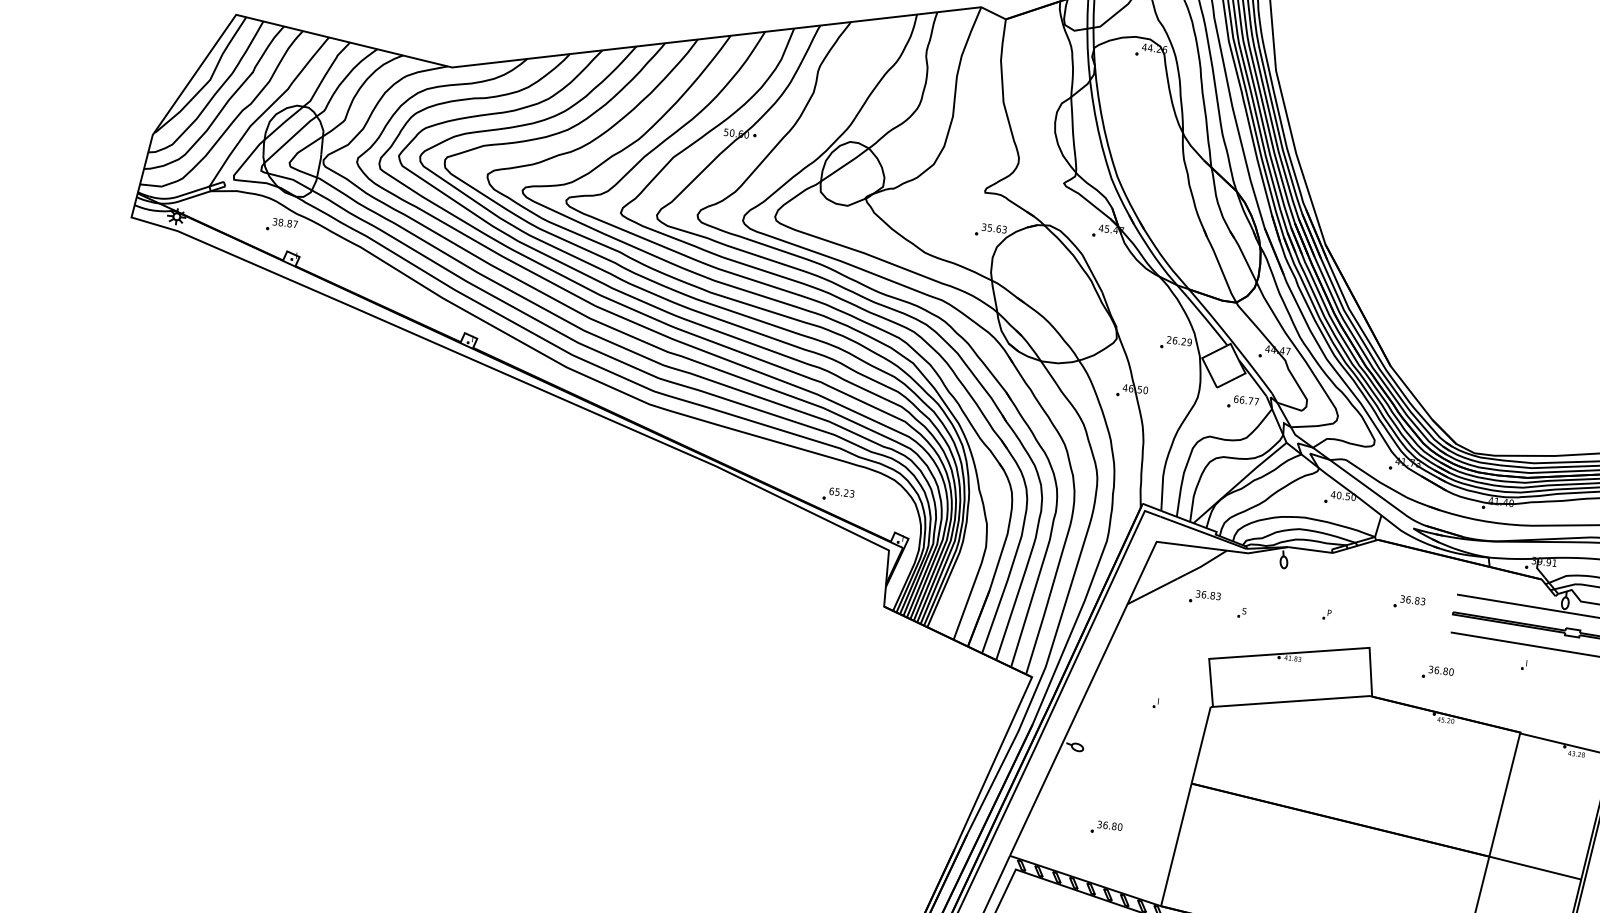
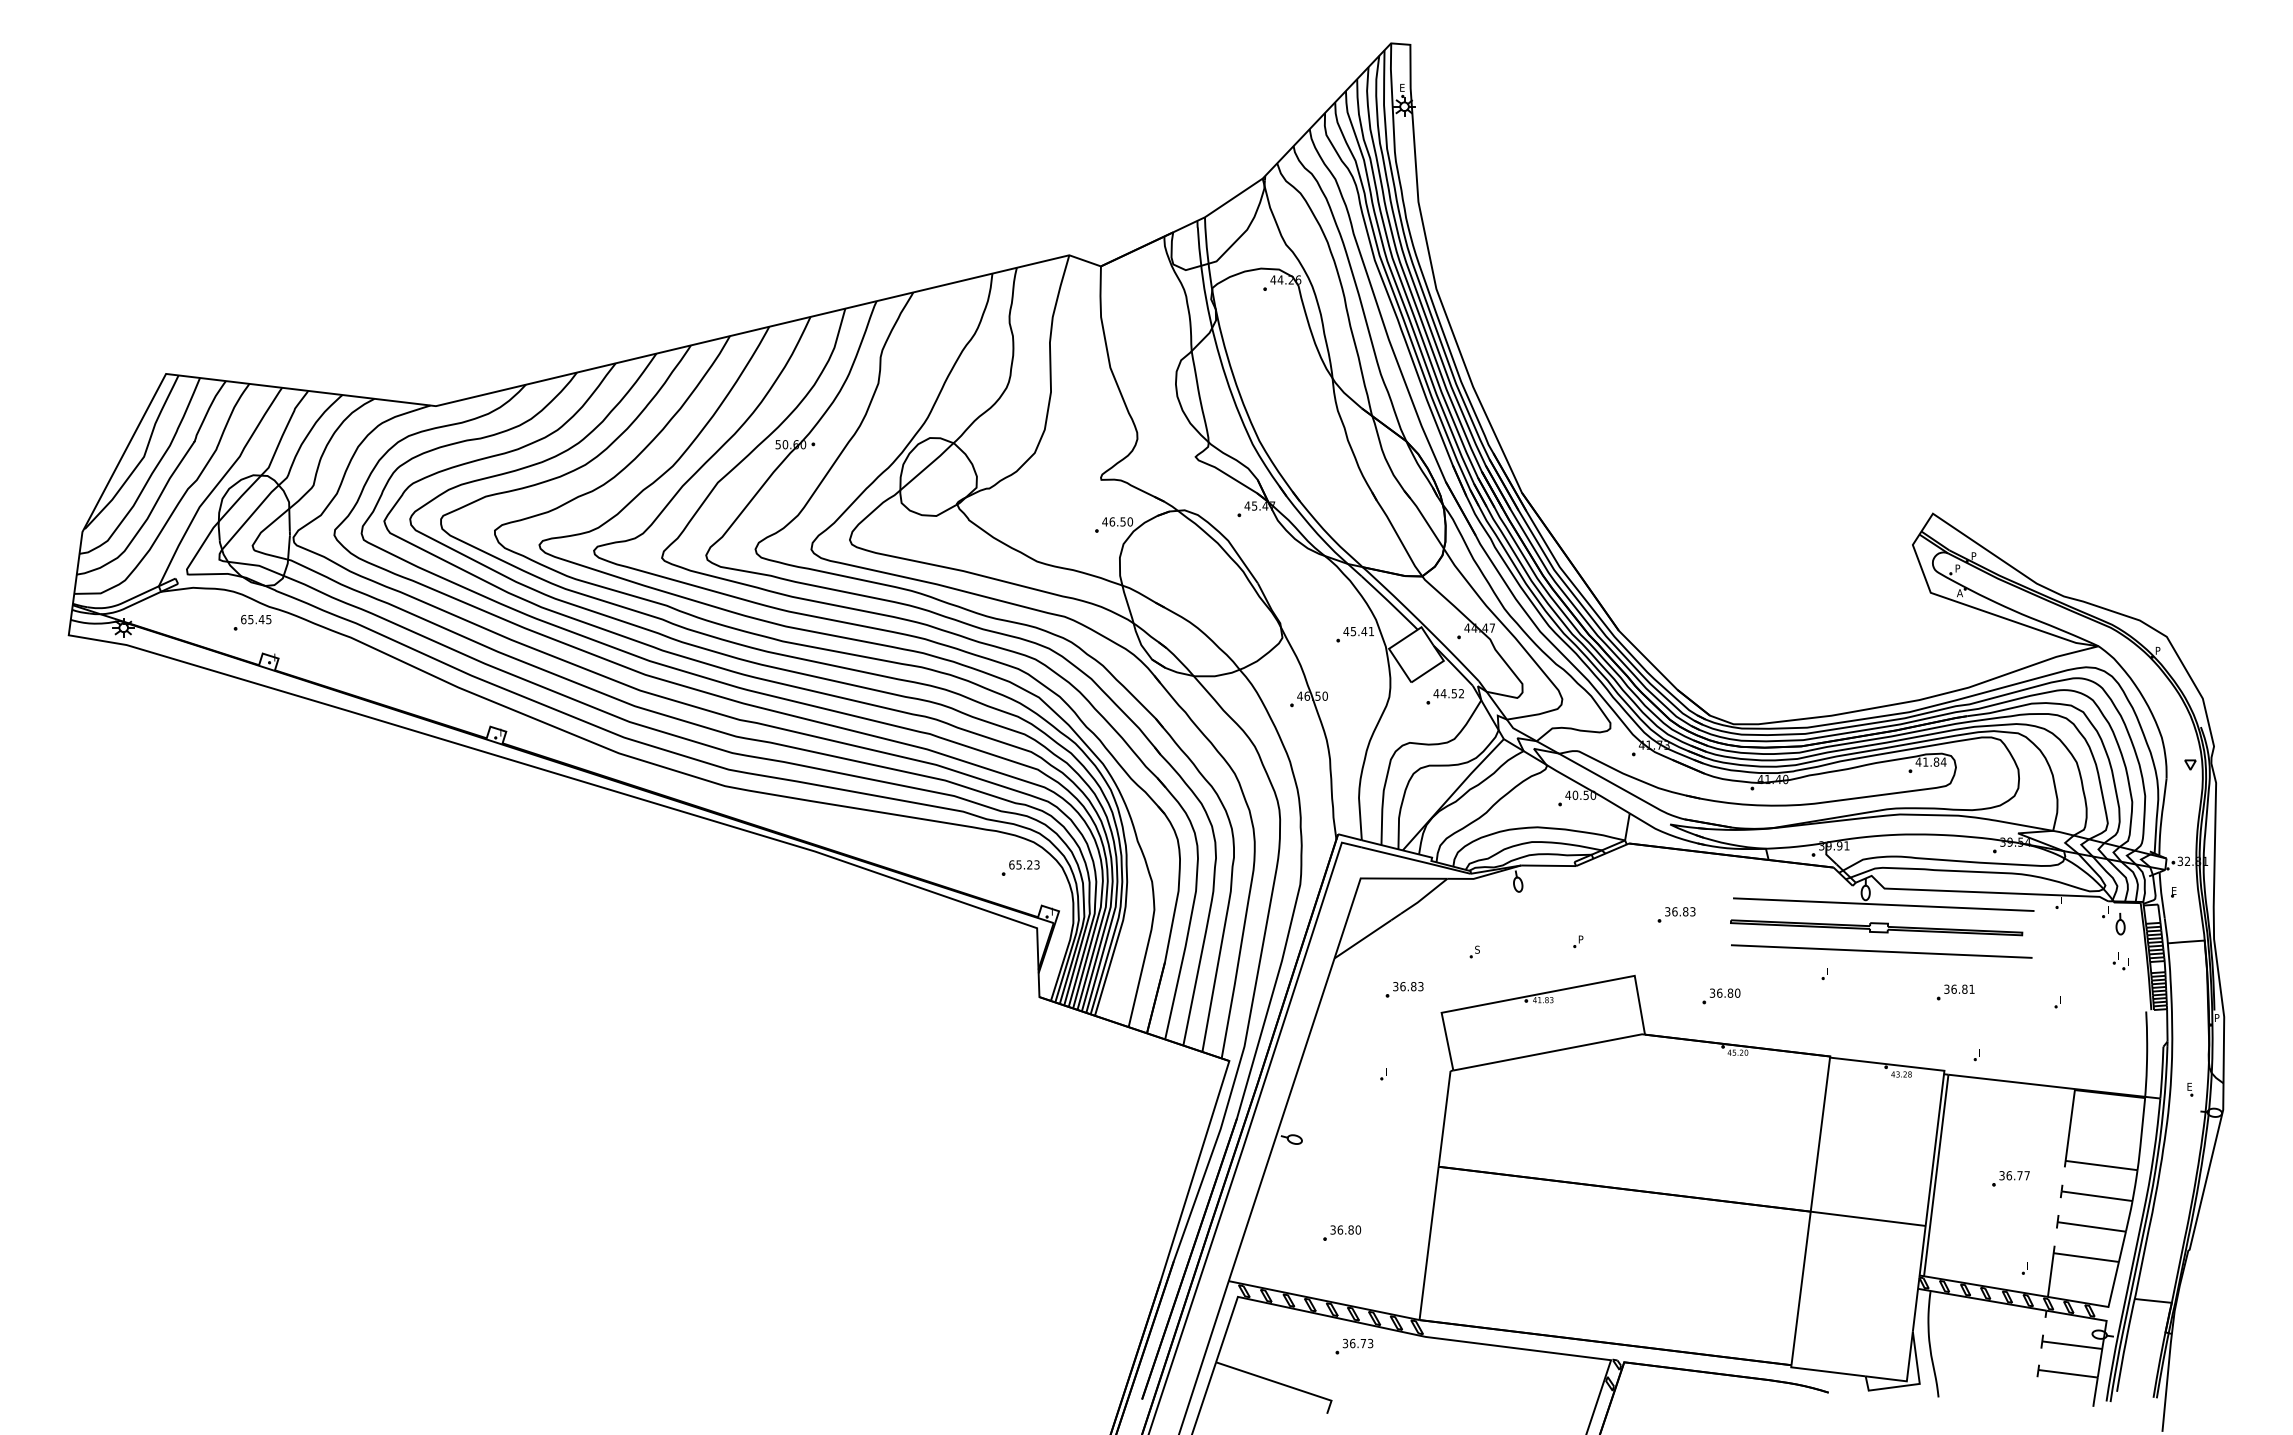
text: (285, 223) -> (256, 619), 38.87 -> 65.45
text: (994, 228) -> (1117, 521), 35.63 -> 46.50
text: (1179, 341) -> (1358, 631), 26.29 -> 45.41
text: (1246, 400) -> (1448, 693), 66.77 -> 44.52
part: (838, 494) -> (1020, 867), moved
part: (1204, 597) -> (1404, 989), moved

